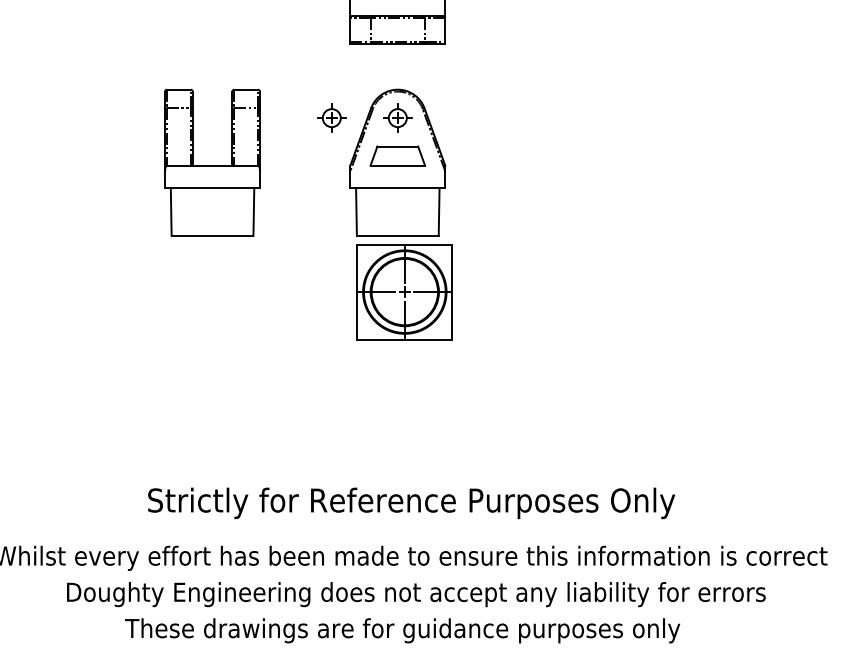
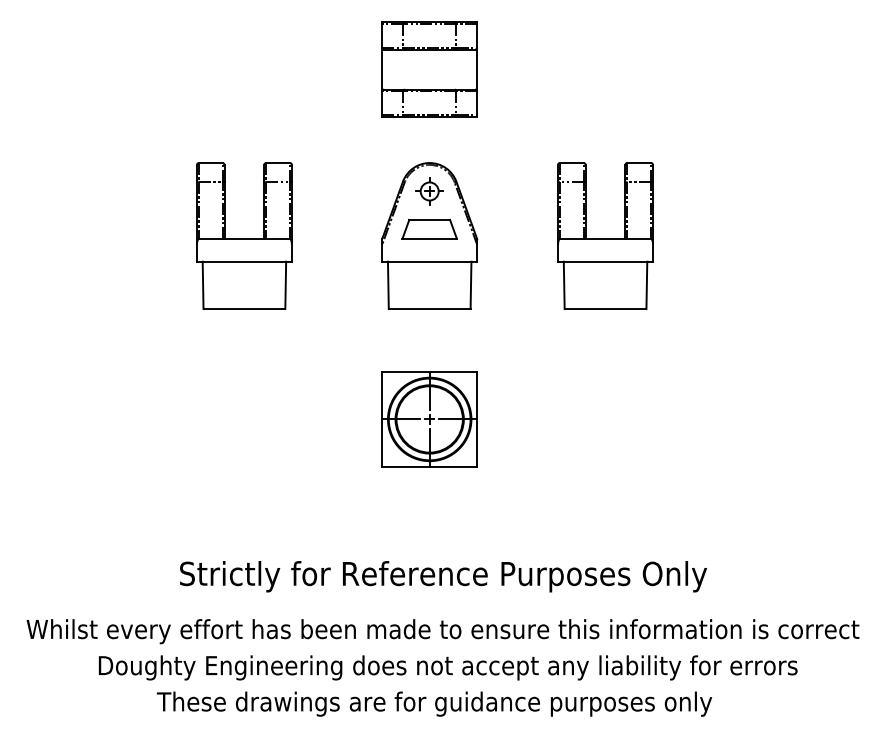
part: (331, 118) -> (363, 191), removed
part: (573, 162) -> (605, 235), added
part: (404, 292) -> (429, 419), moved

